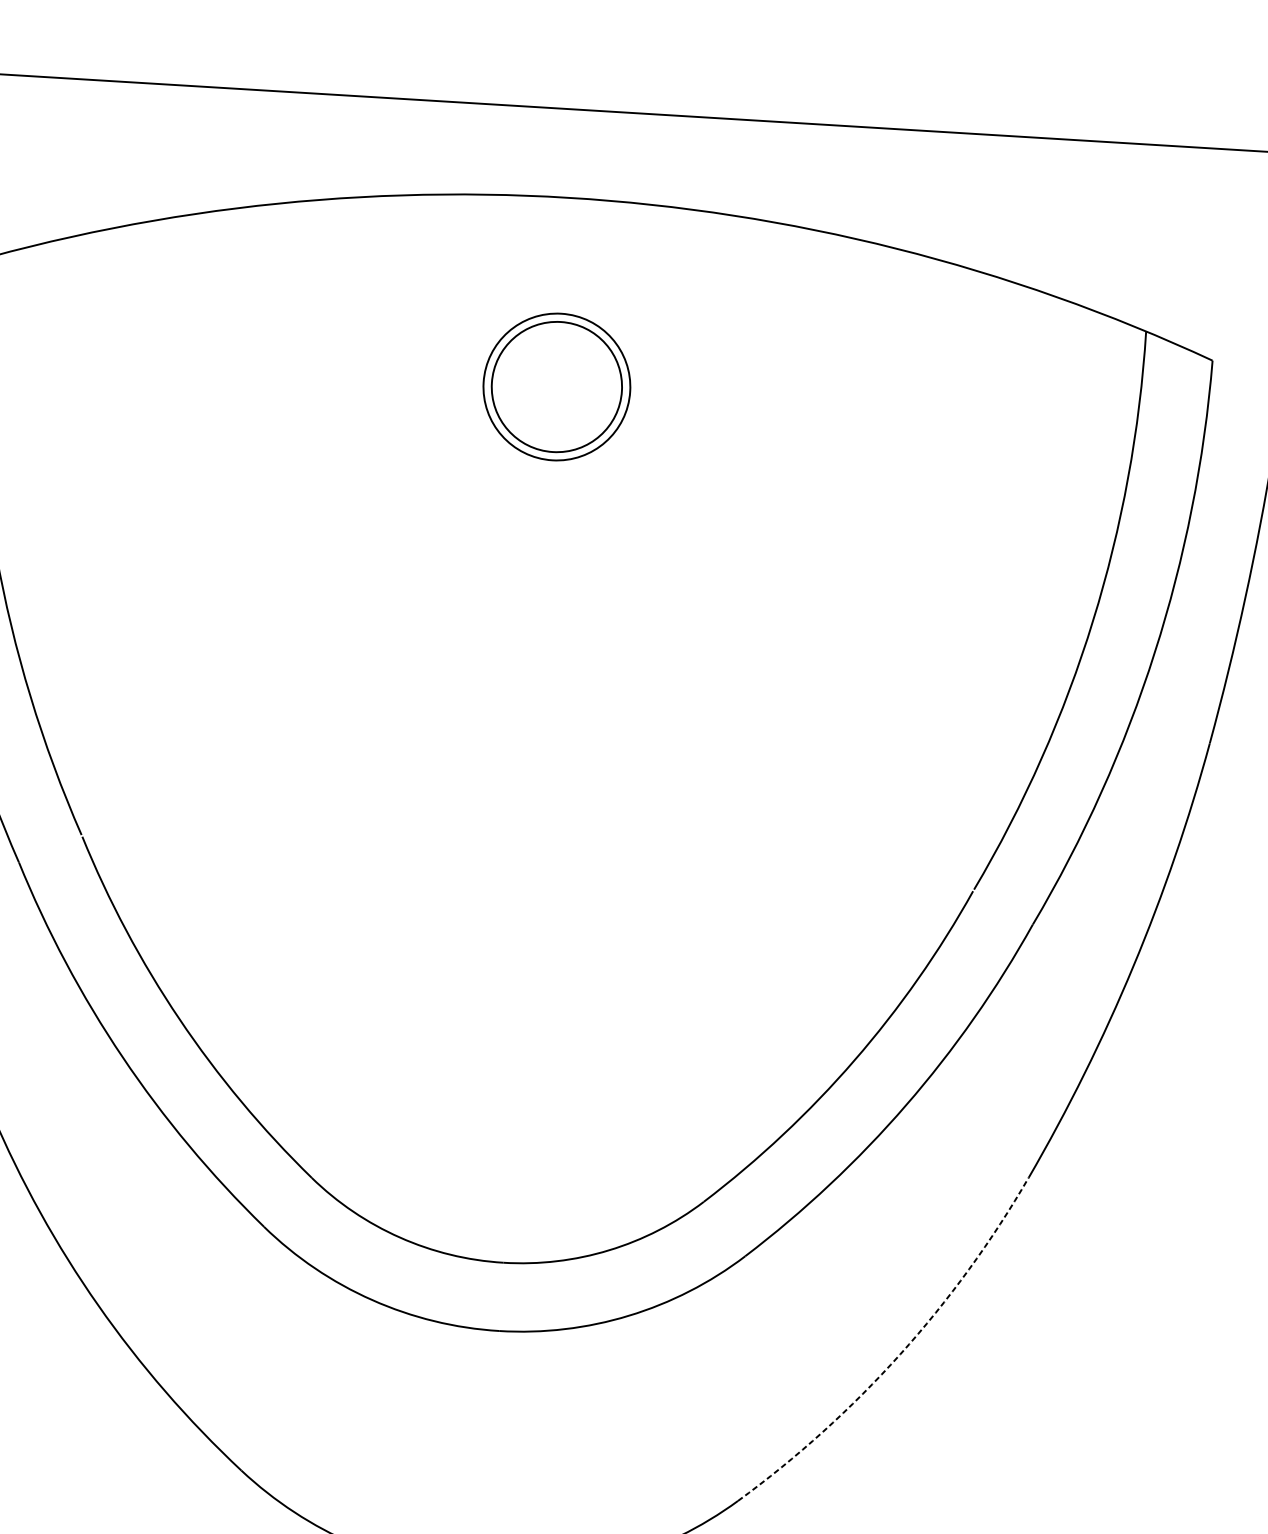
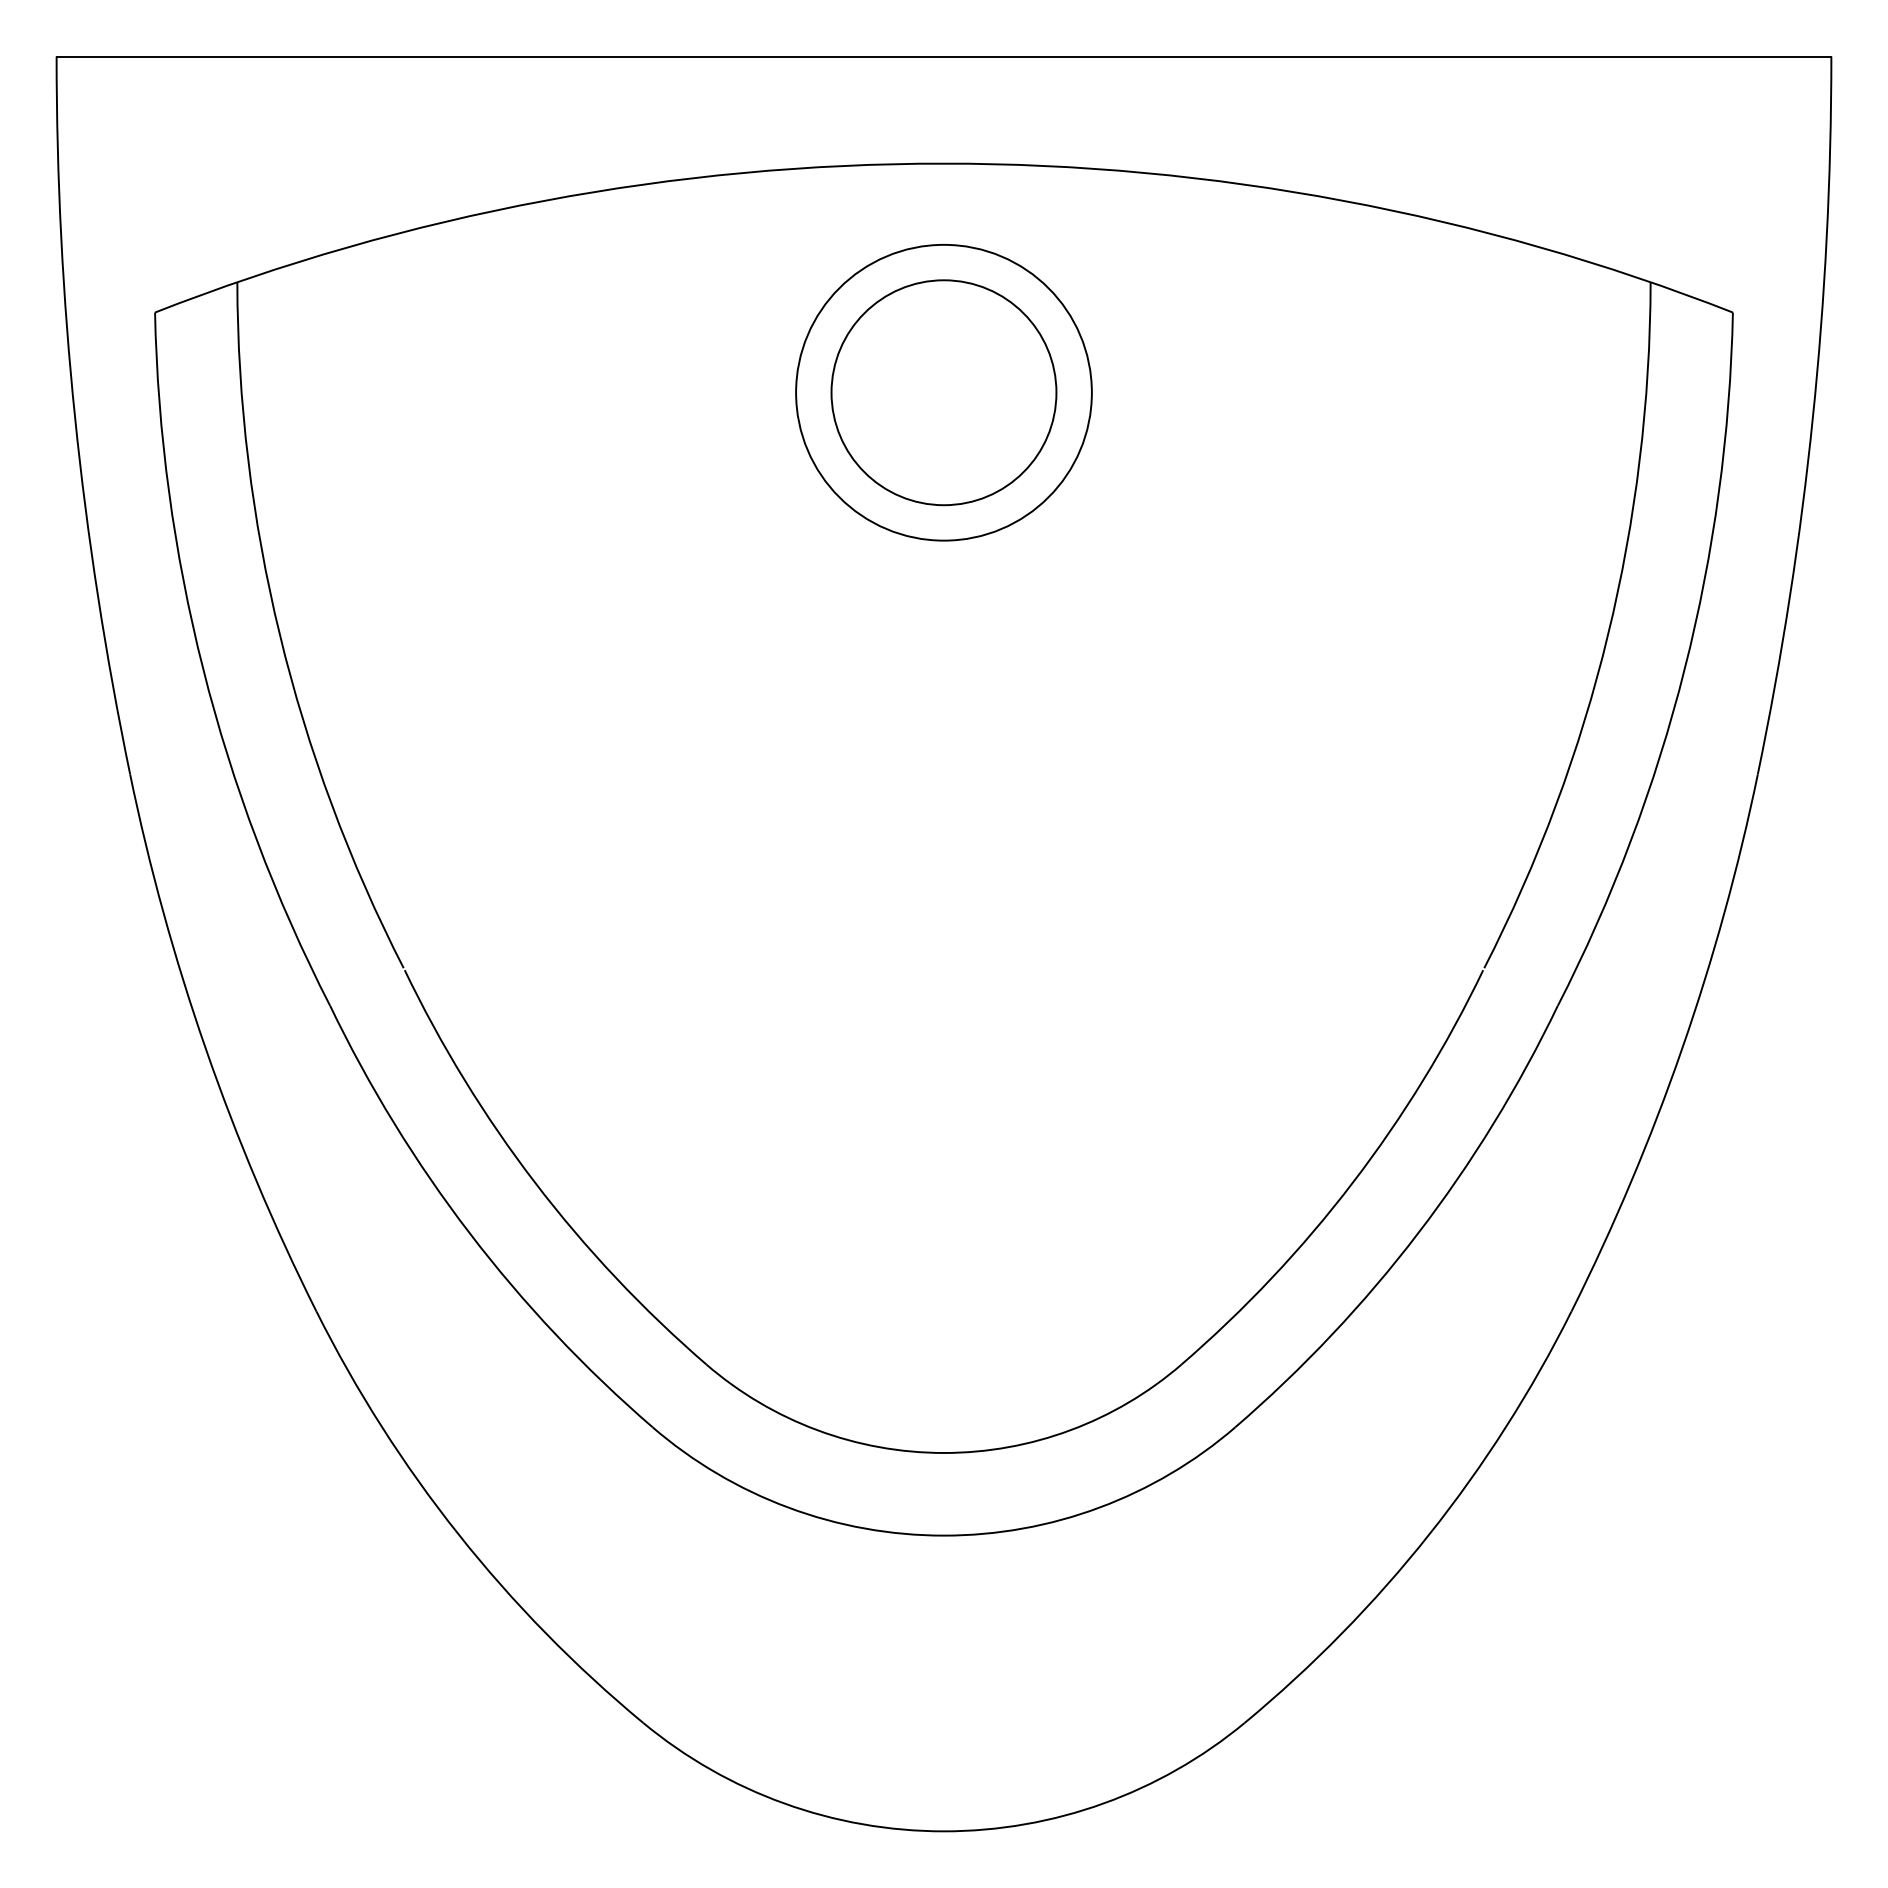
circle: (556, 386) -> (943, 392), size x1.43
circle: (556, 386) -> (943, 392), size x1.67
arc: (900, 1354) -> (1429, 1534), dashed -> solid

